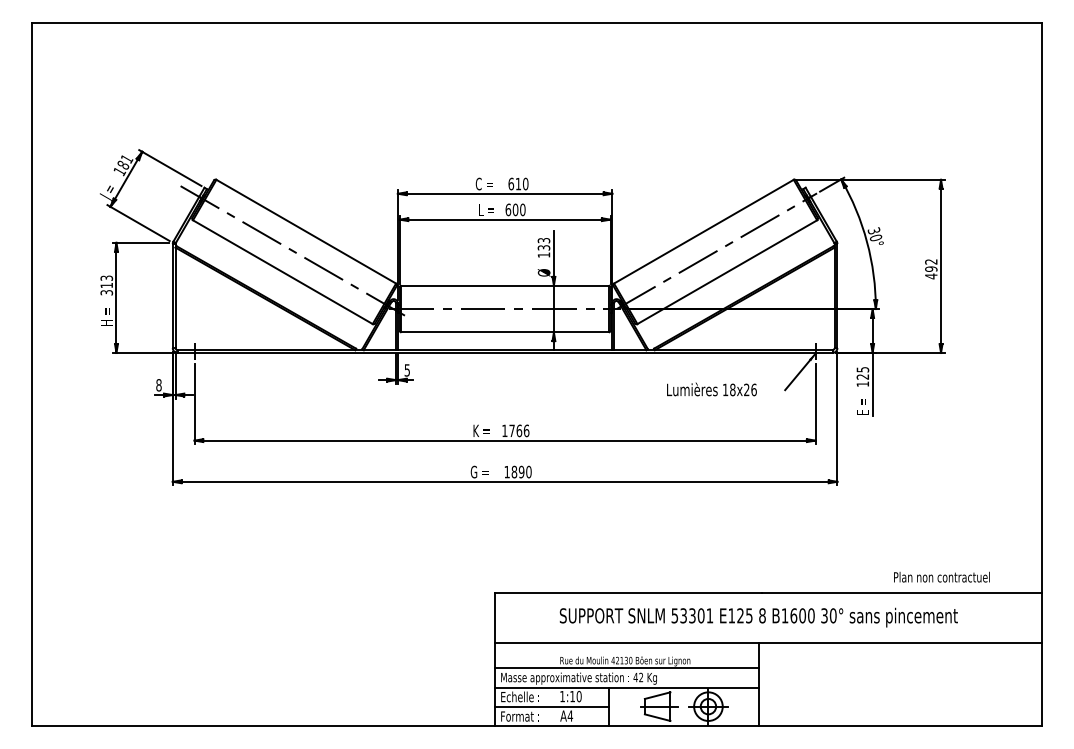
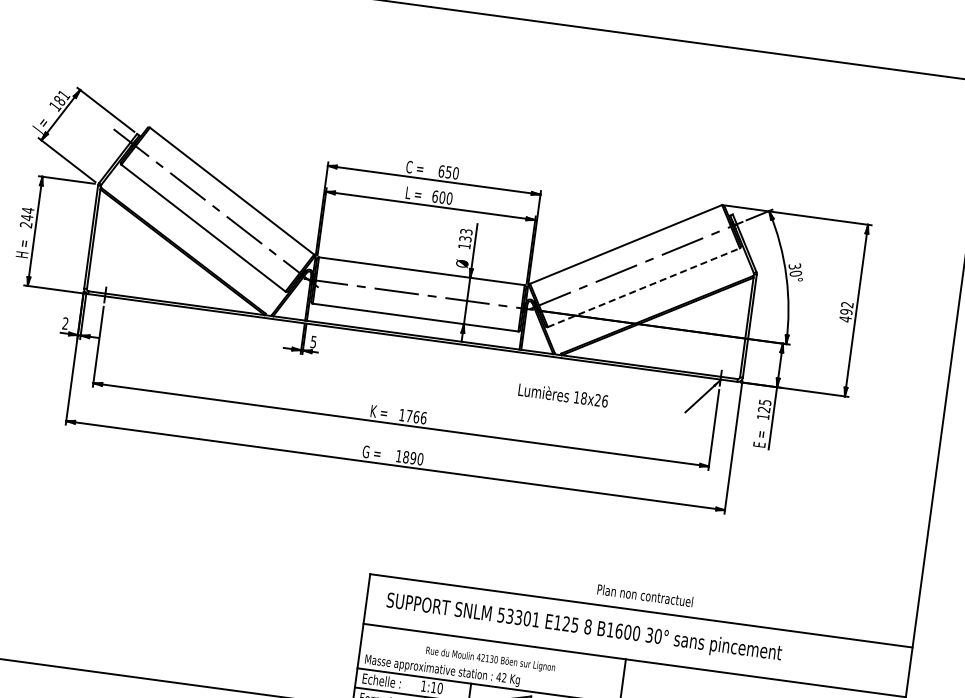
text: (518, 184) -> (448, 172), 610 -> 650
line: (727, 272) -> (644, 288), solid -> dashed
text: (106, 285) -> (26, 217), 313 -> 244
text: (158, 385) -> (65, 323), 8 -> 2
text: (711, 389) -> (562, 395), moved
text: (941, 576) -> (644, 594), moved
text: (758, 617) -> (583, 628), moved
line: (626, 668) -> (490, 666), removed

